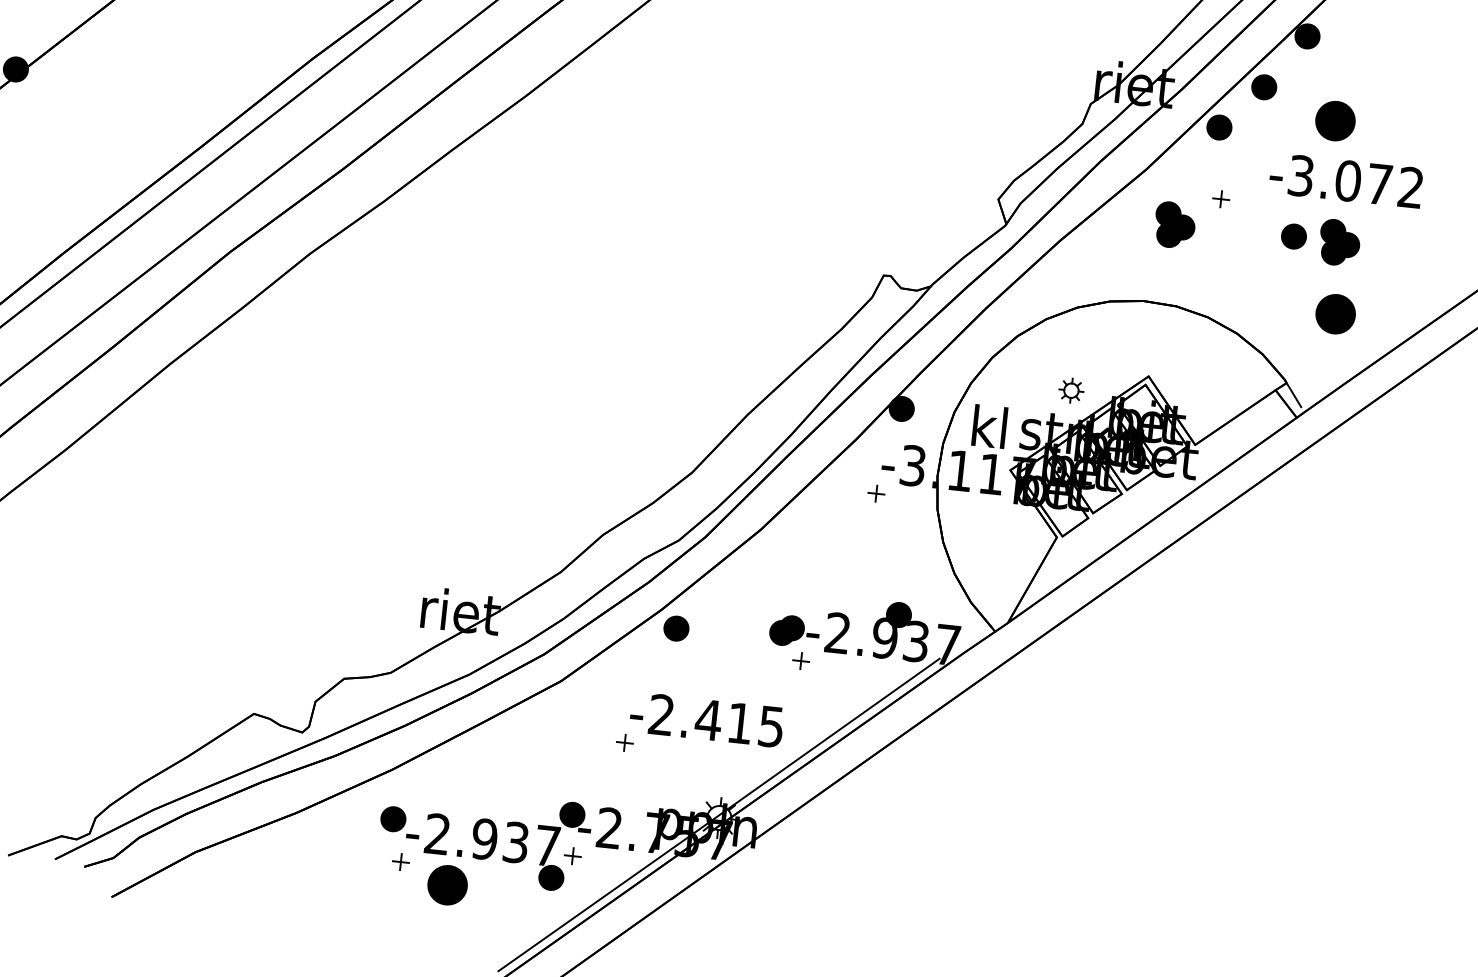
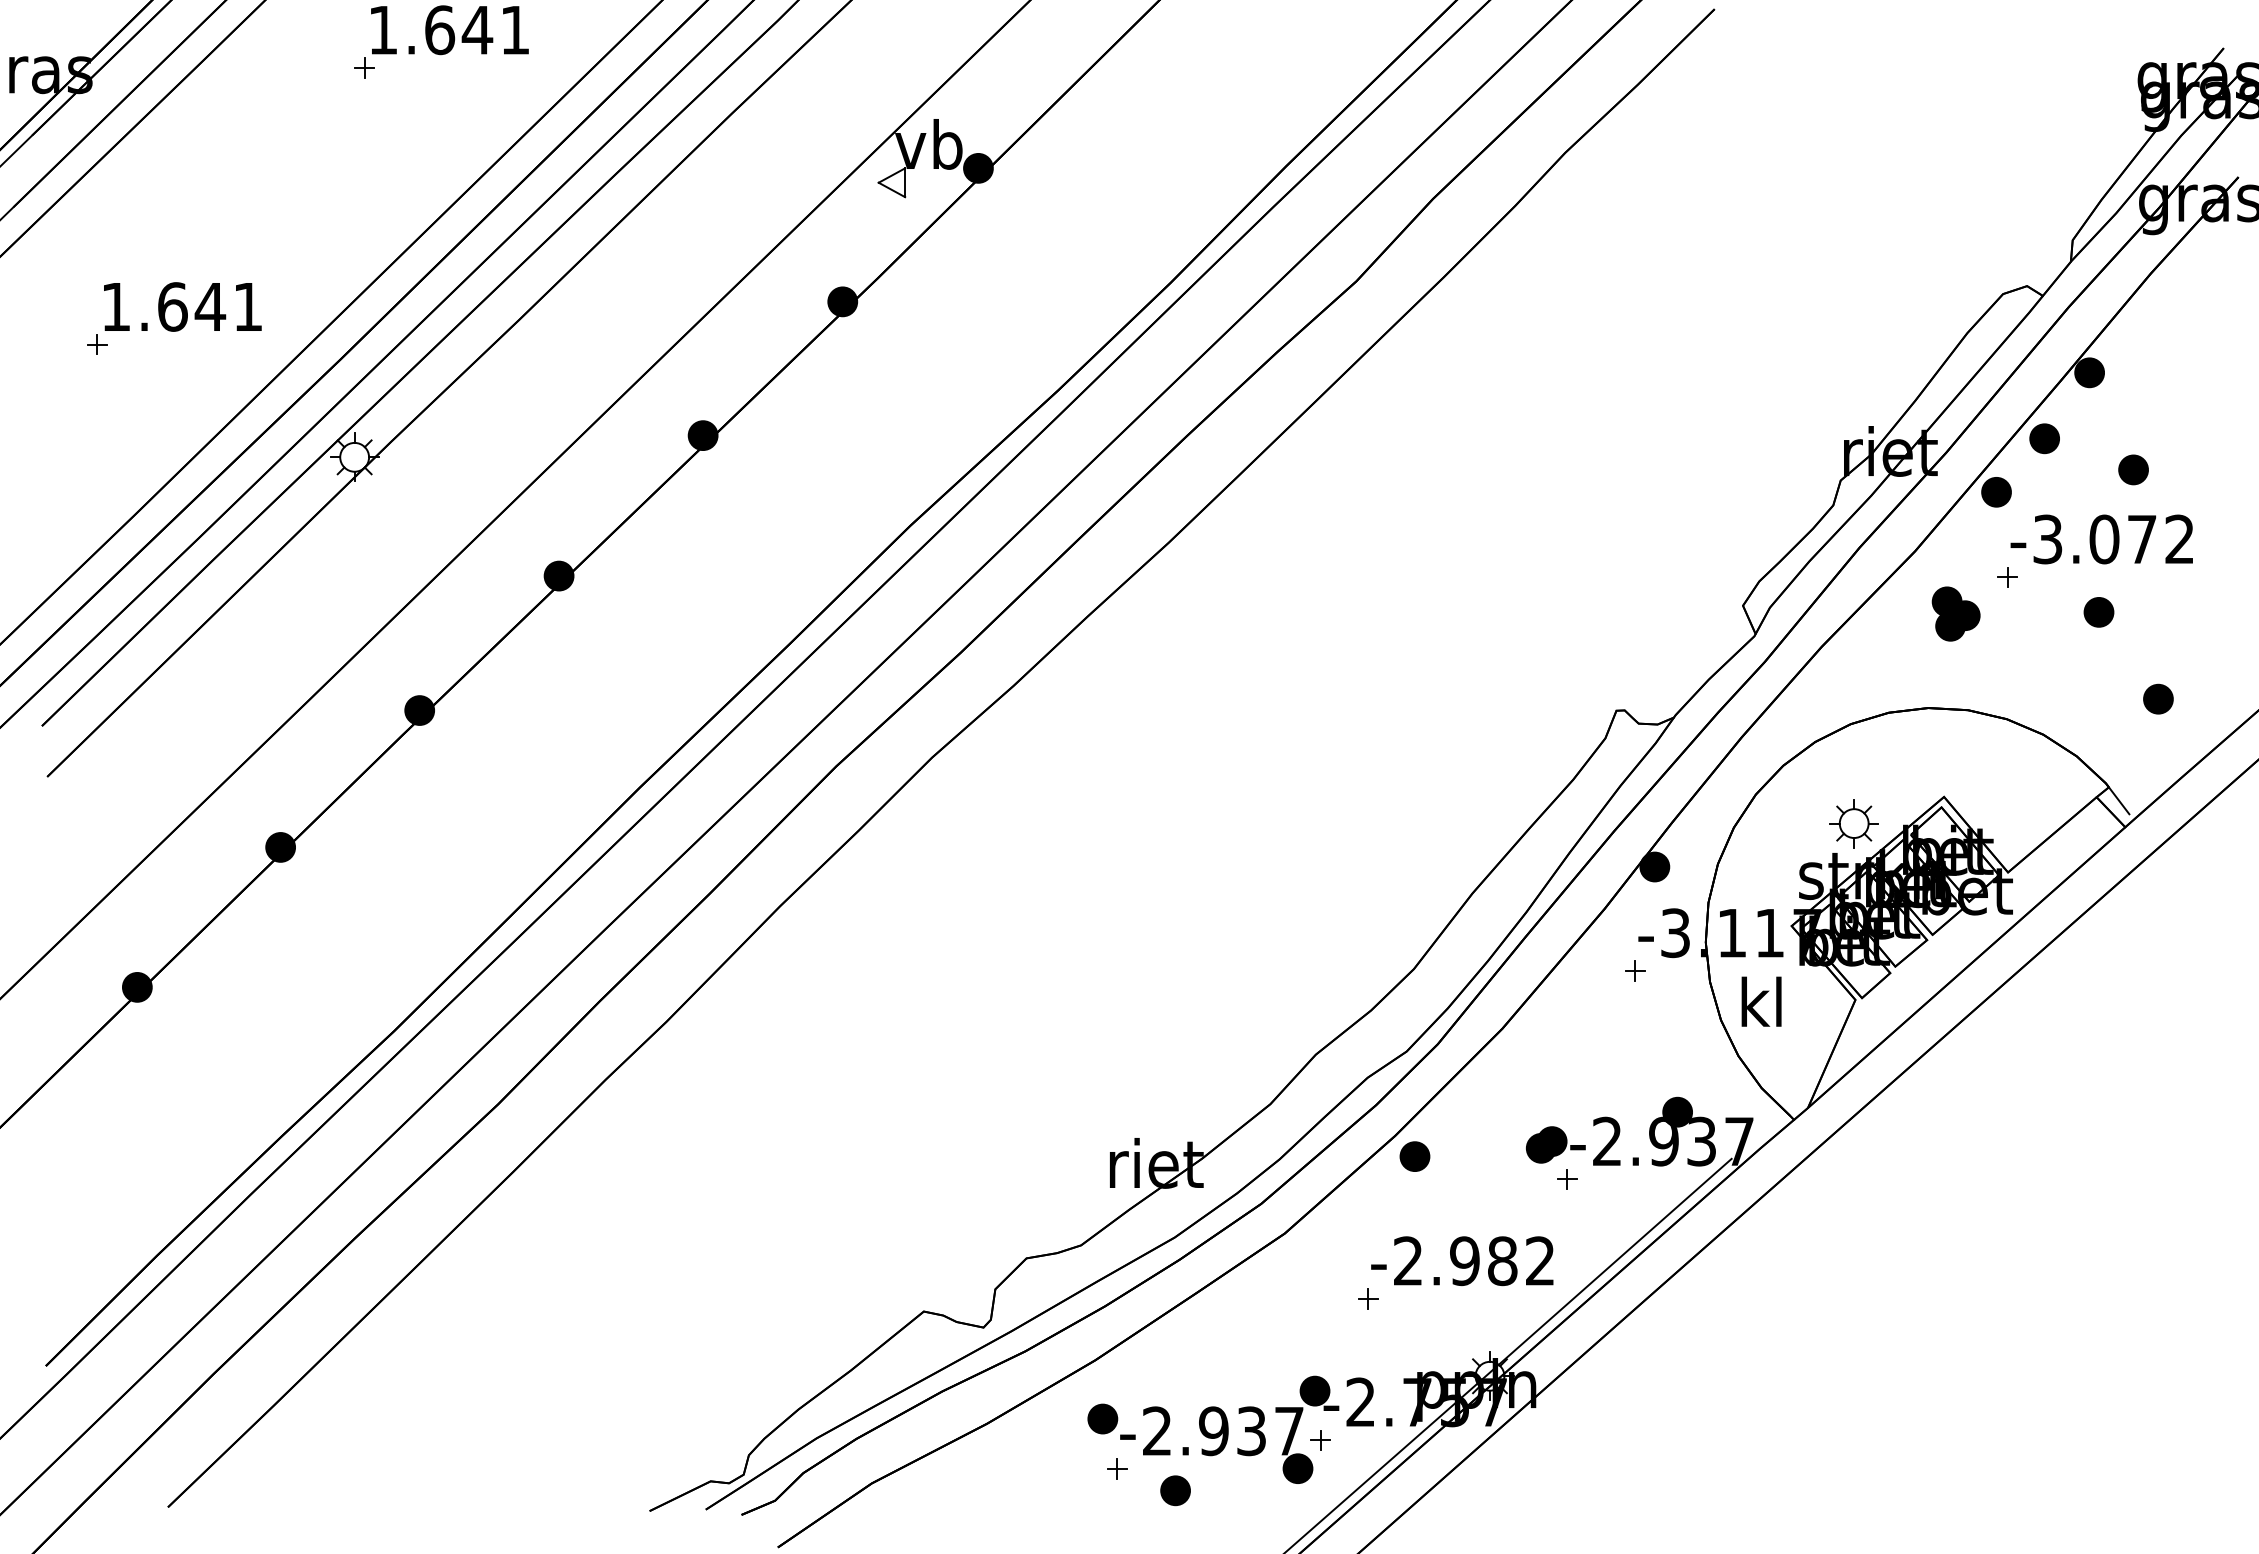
part: (1335, 120) -> (2133, 469), size x0.62
text: (1345, 180) -> (2101, 539), moved
part: (1339, 242) -> (2153, 613), removed
part: (1335, 313) -> (2158, 698), size x0.62
part: (1070, 390) -> (1853, 823), size x1.67
text: (989, 426) -> (1761, 1001), moved
text: (739, 723) -> (1501, 1261), -2.415 -> -2.982
part: (447, 885) -> (1175, 1490), size x0.62

